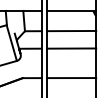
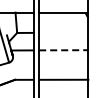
line: (71, 30) -> (63, 32), removed
line: (71, 48) -> (63, 50), solid -> dashed

